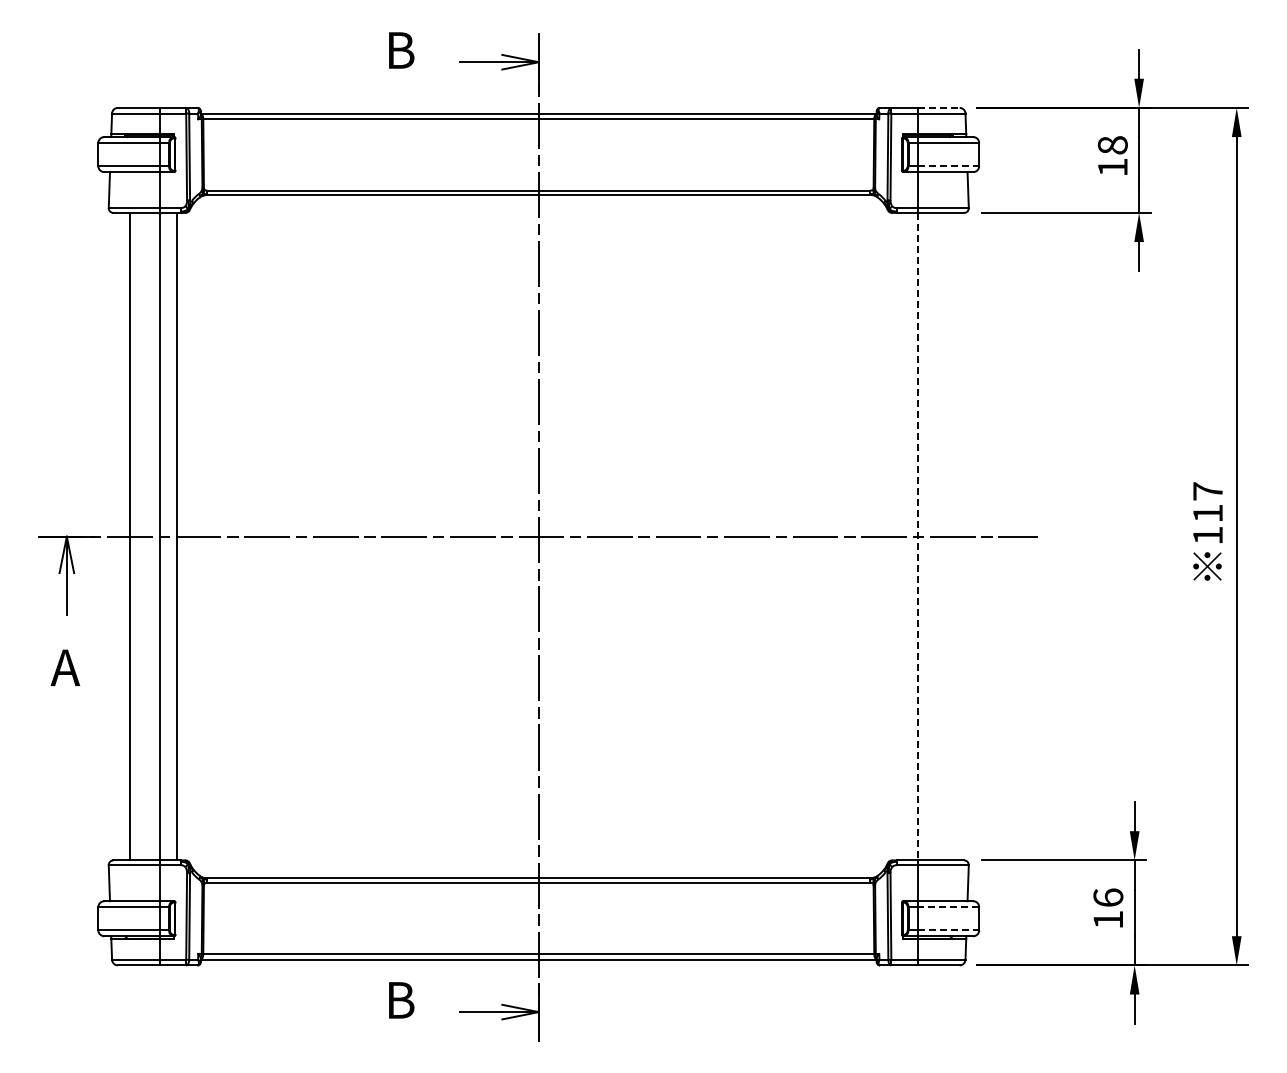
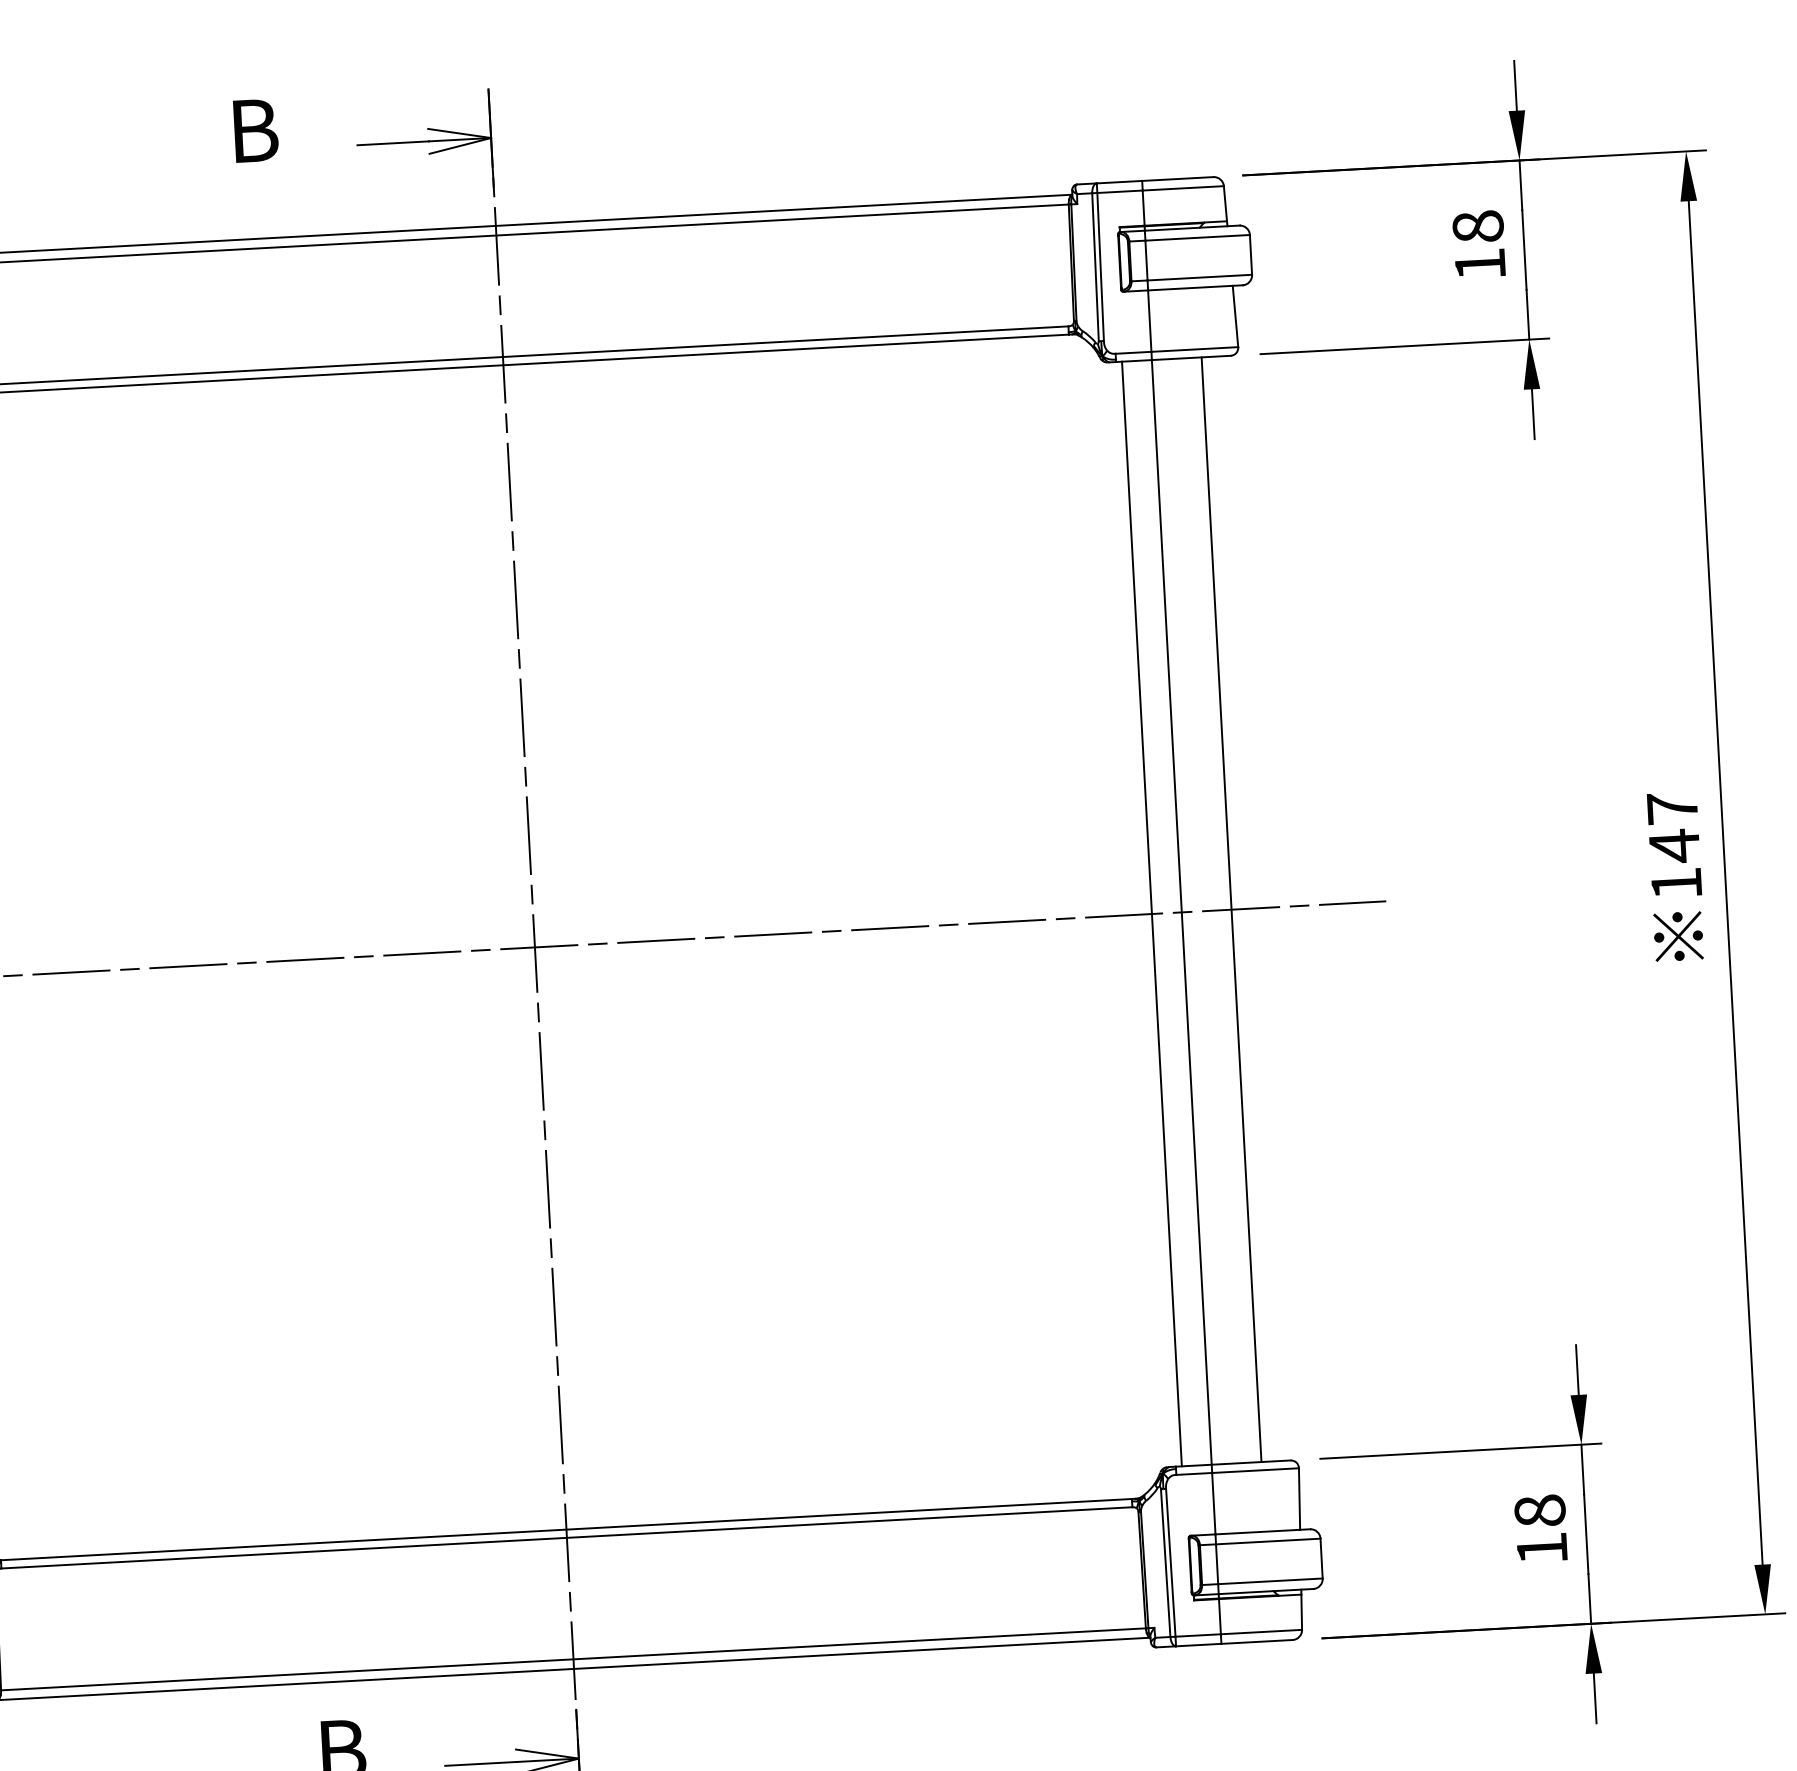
line: (938, 107) -> (1177, 178), dashed -> solid
line: (948, 166) -> (1199, 278), dashed -> solid
text: (1207, 513) -> (1673, 846), 117 -> 147
line: (900, 536) -> (1152, 913), added
line: (917, 536) -> (1181, 912), dashed -> solid
line: (947, 536) -> (1232, 909), added
text: (1108, 897) -> (1540, 1510), 16 -> 18
line: (948, 907) -> (1268, 1542), dashed -> solid
line: (948, 930) -> (1270, 1581), dashed -> solid

